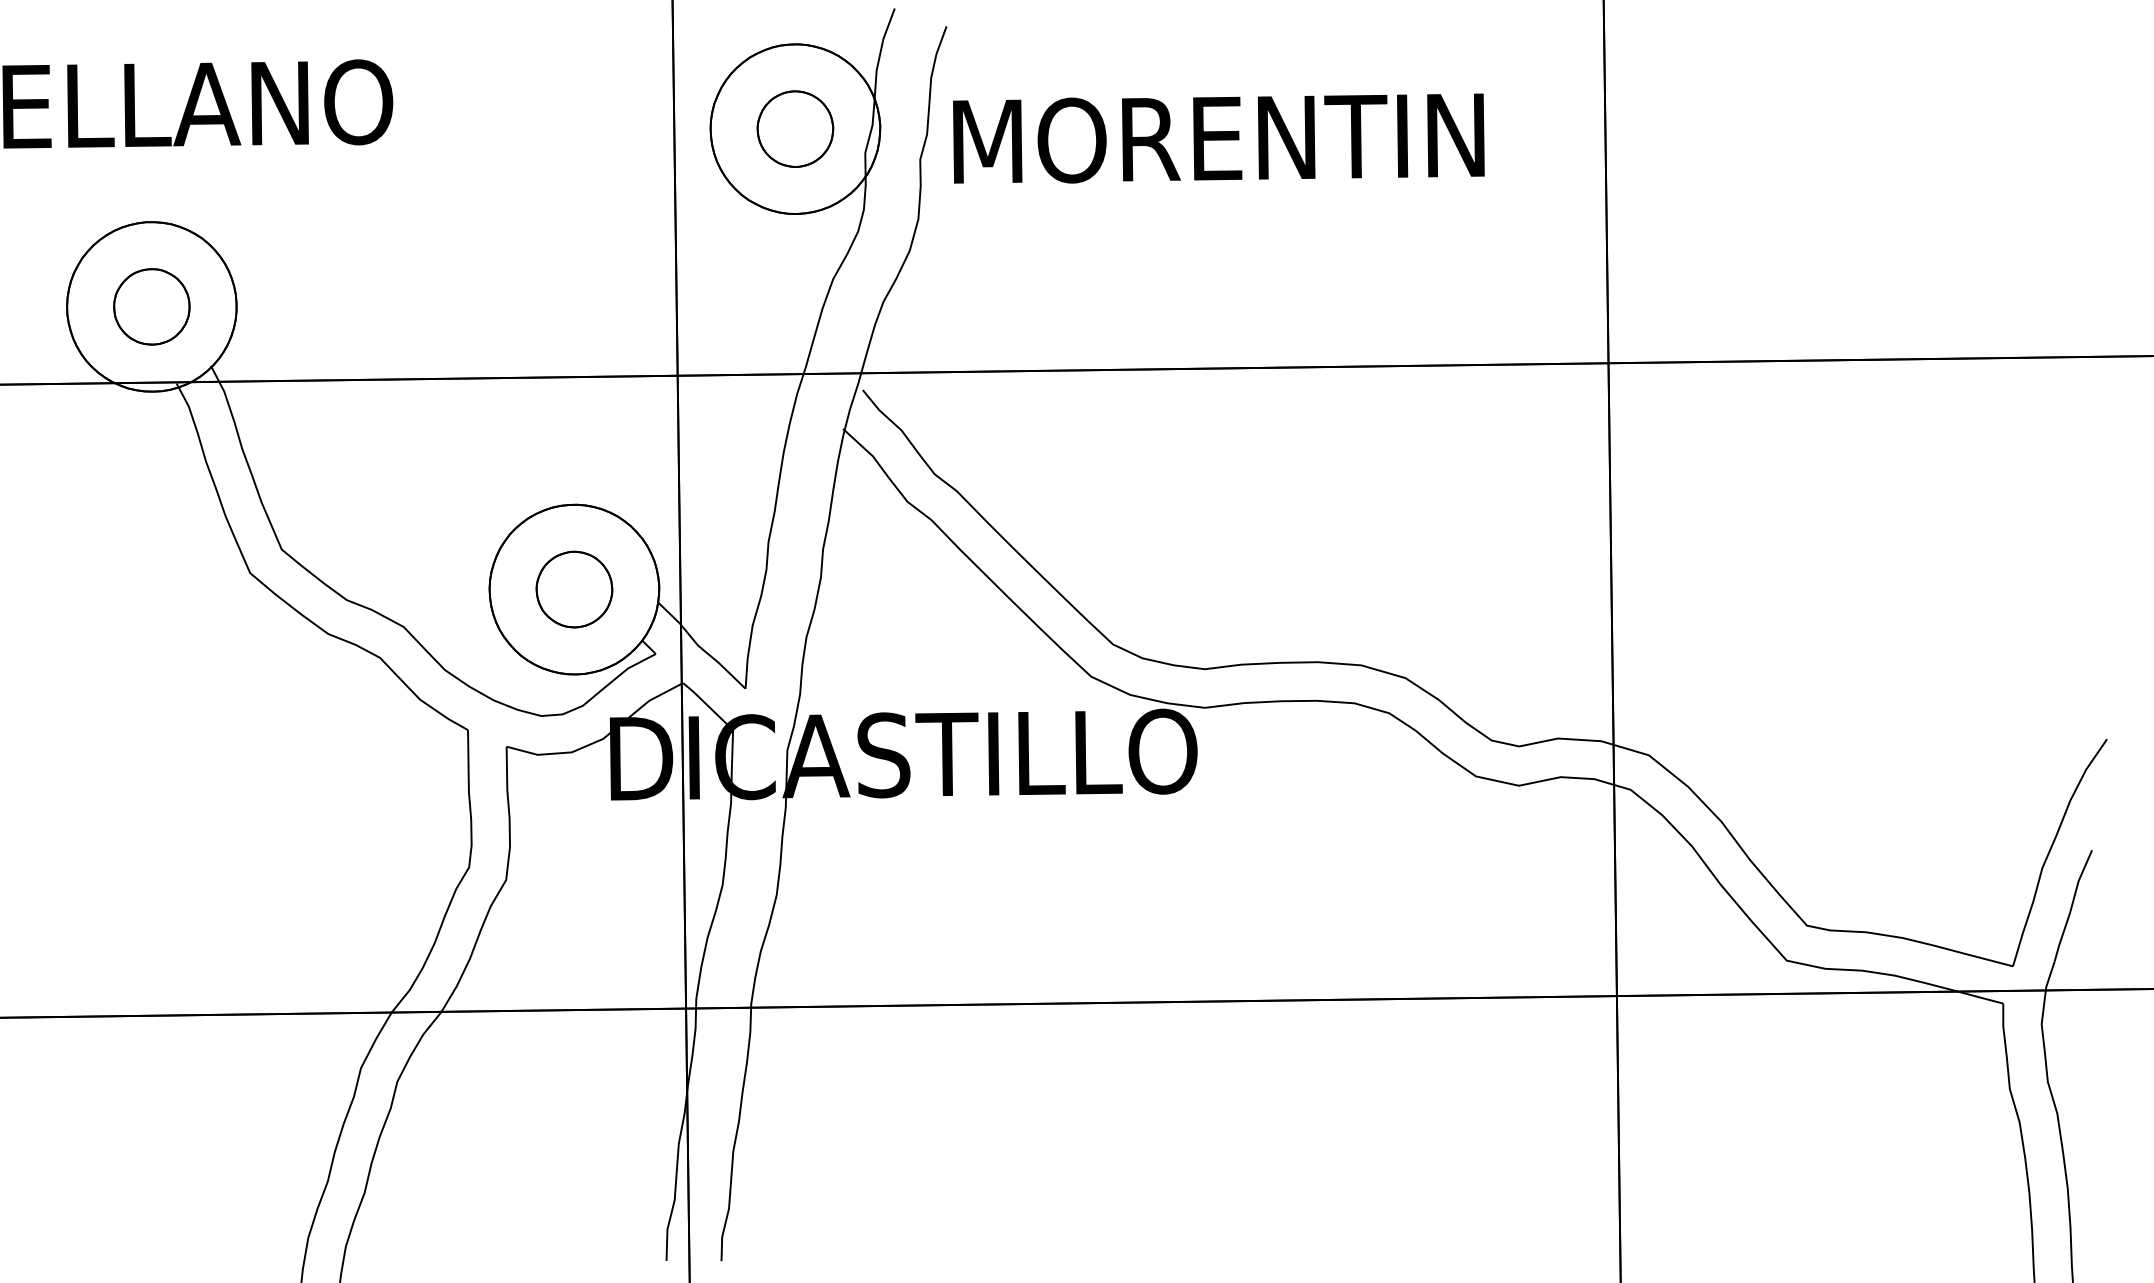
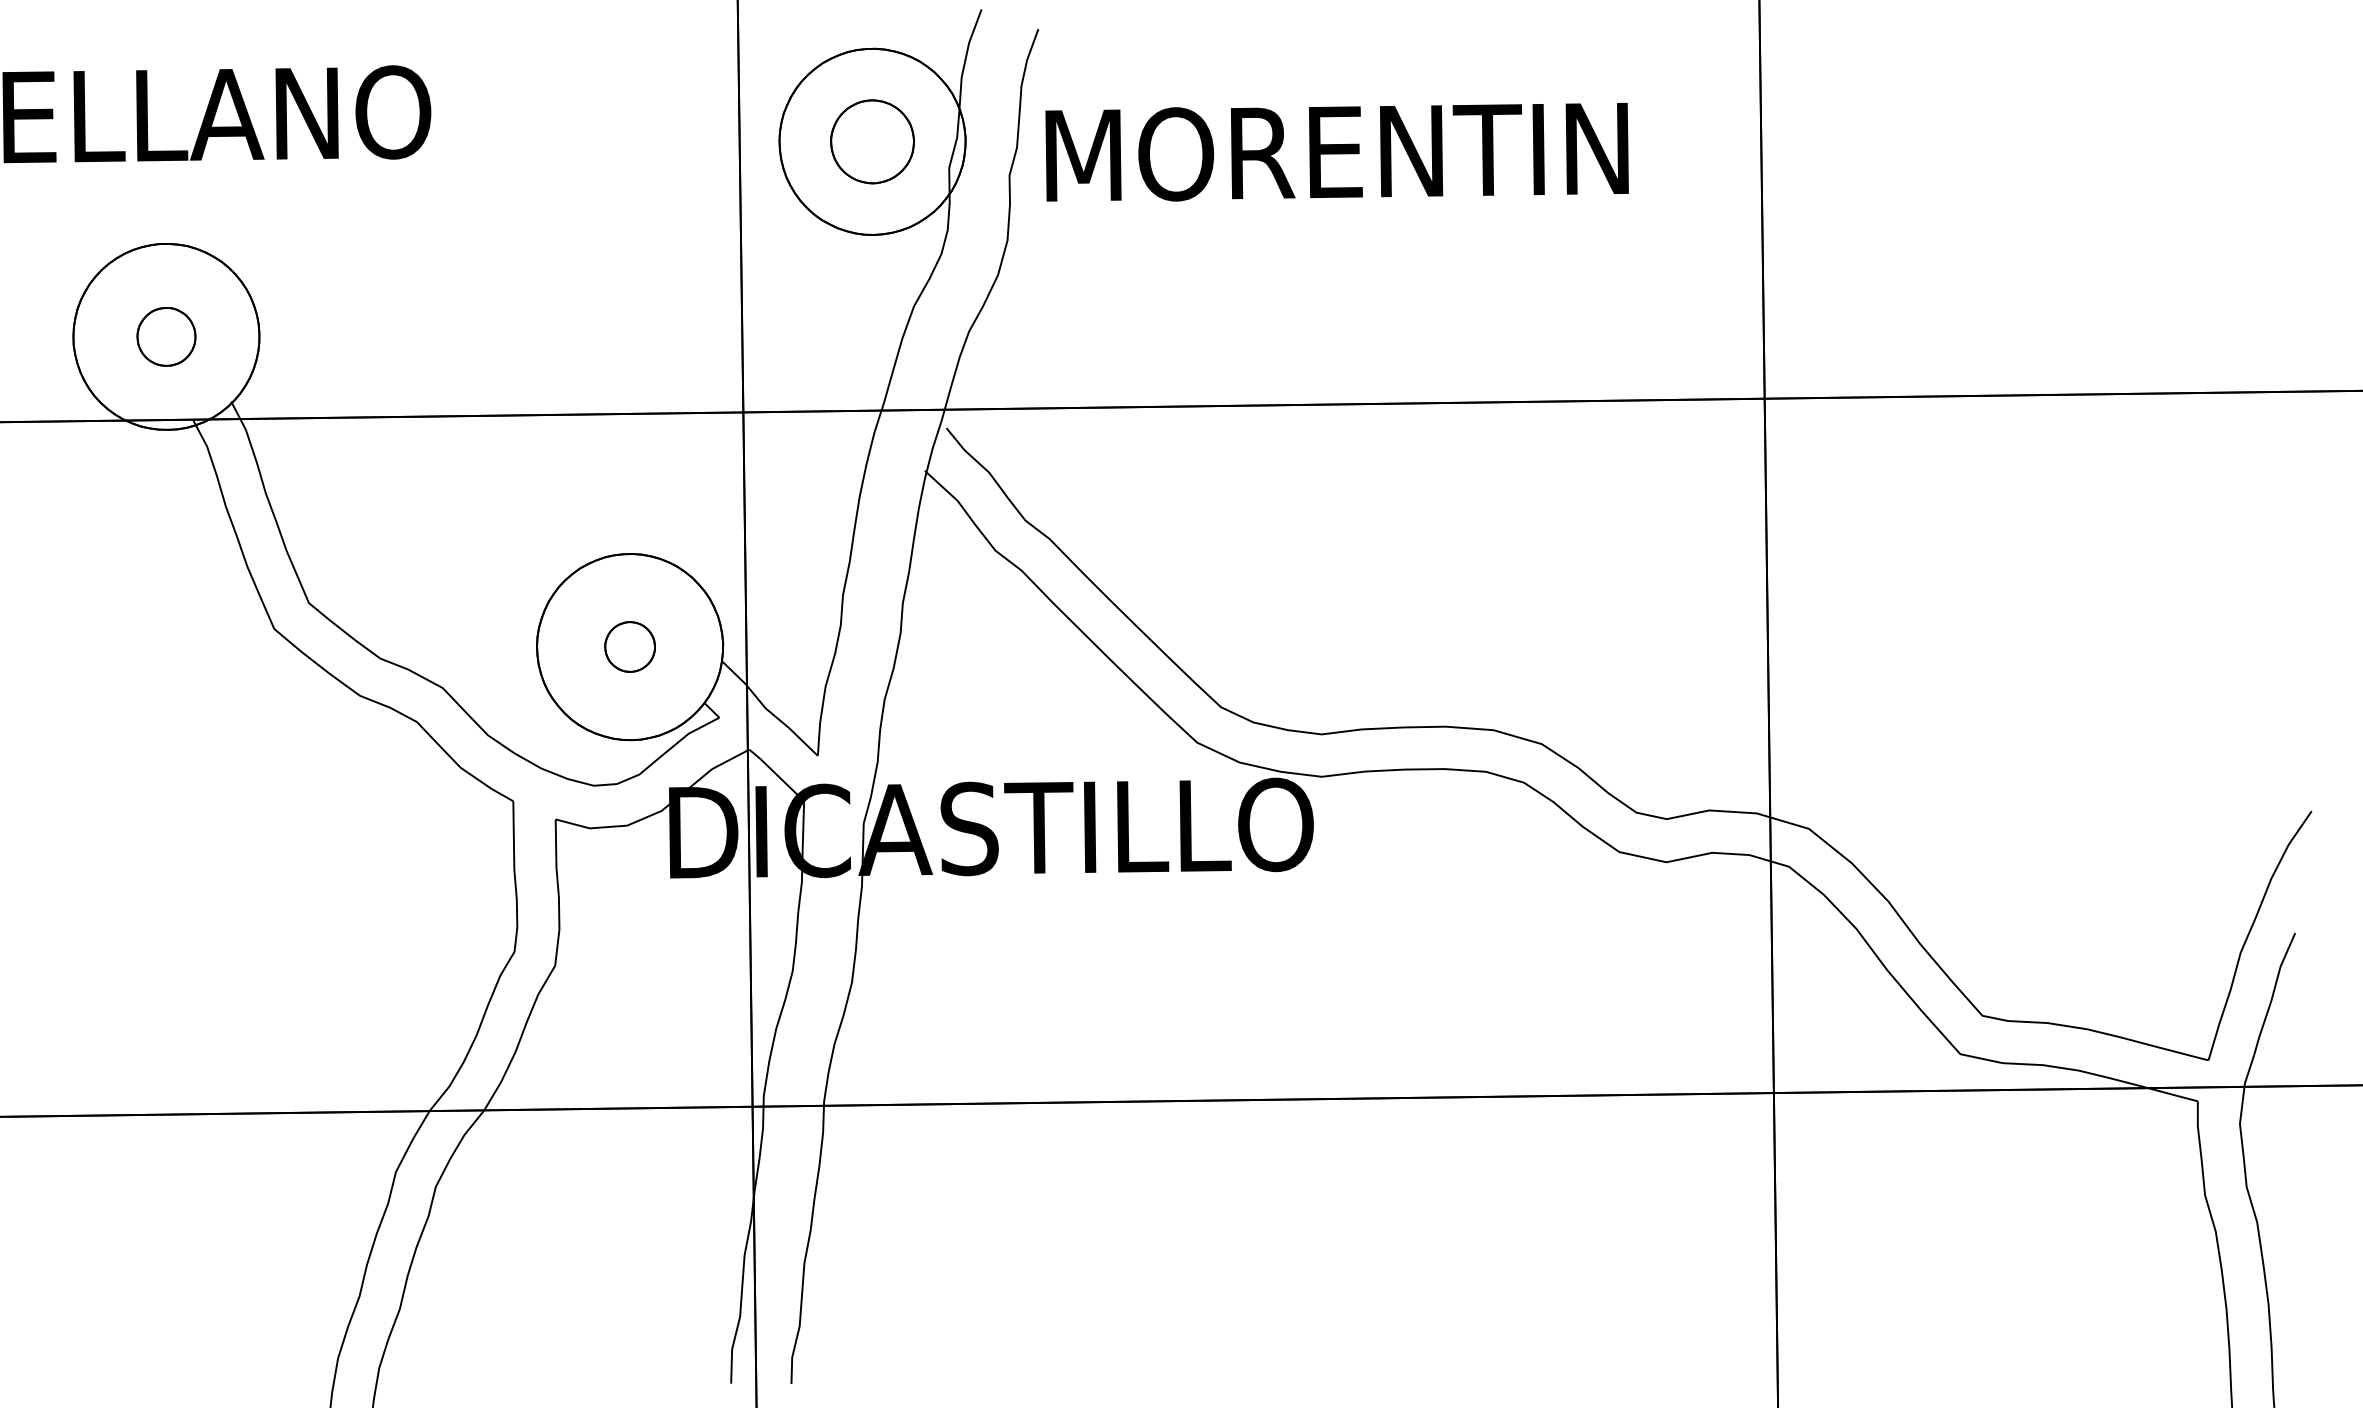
part: (151, 306) -> (166, 336), size x0.7
part: (574, 589) -> (630, 646), size x0.6

